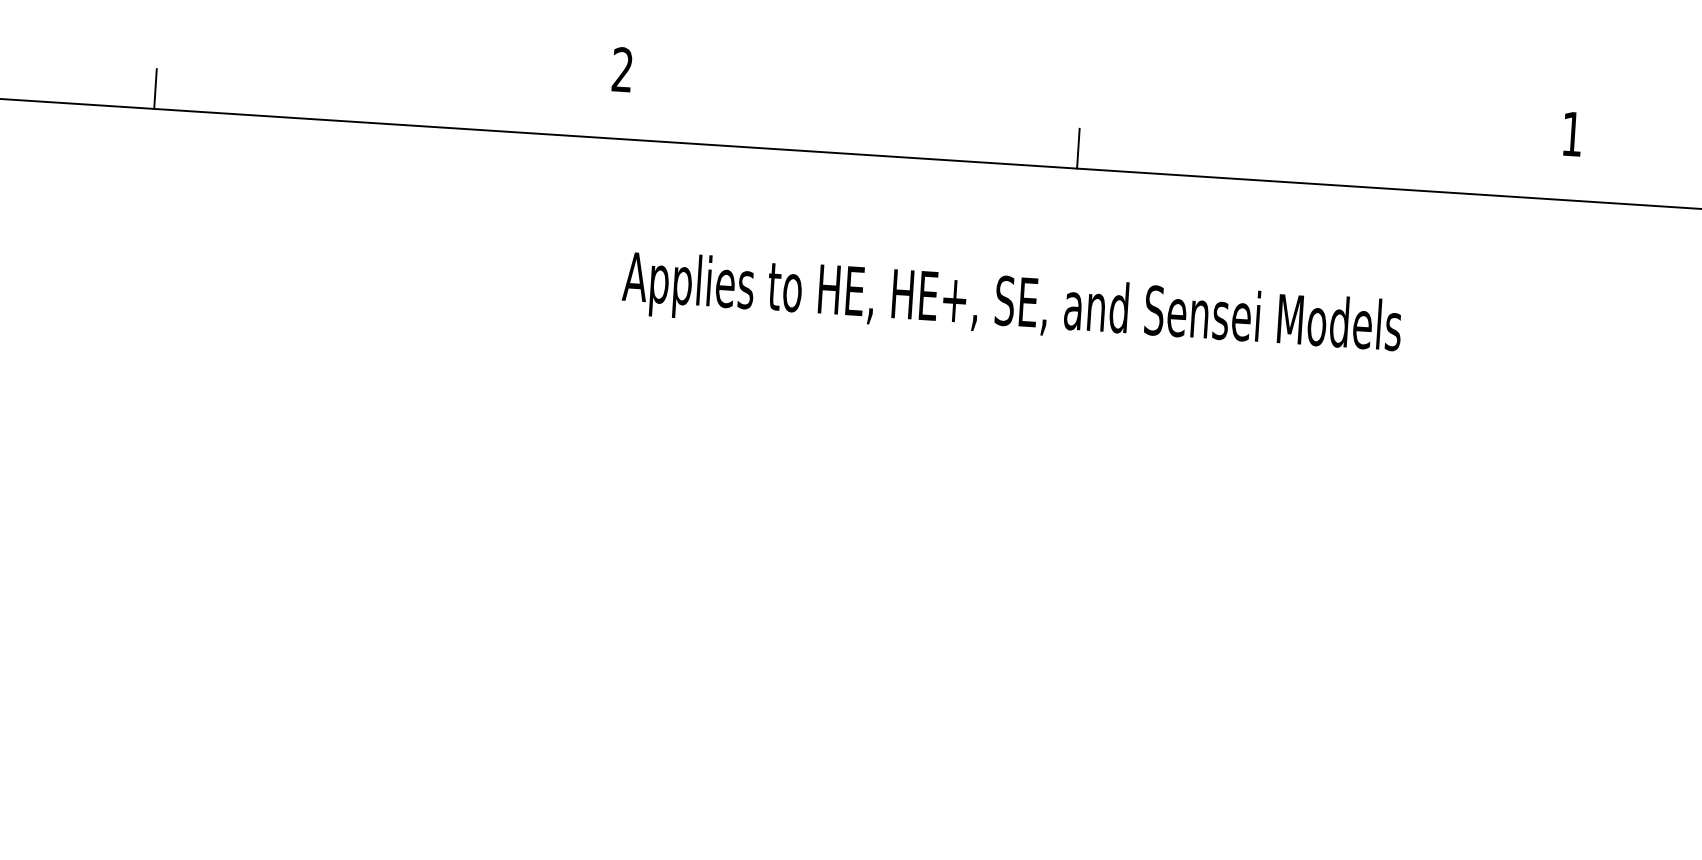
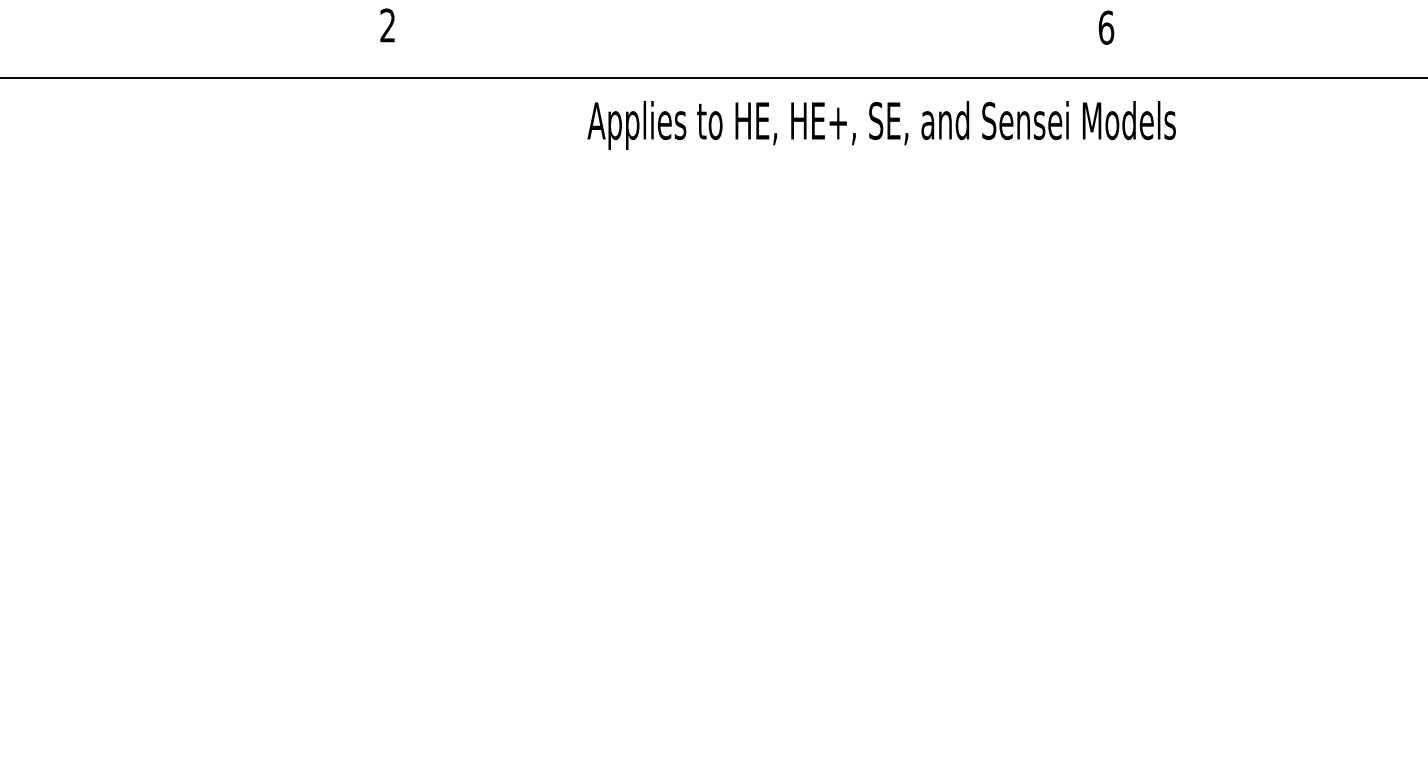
line: (154, 88) -> (36, 62), removed
text: (1572, 133) -> (1106, 27), 1 -> 6
line: (1077, 148) -> (734, 62), removed
text: (1011, 307) -> (881, 125), moved

